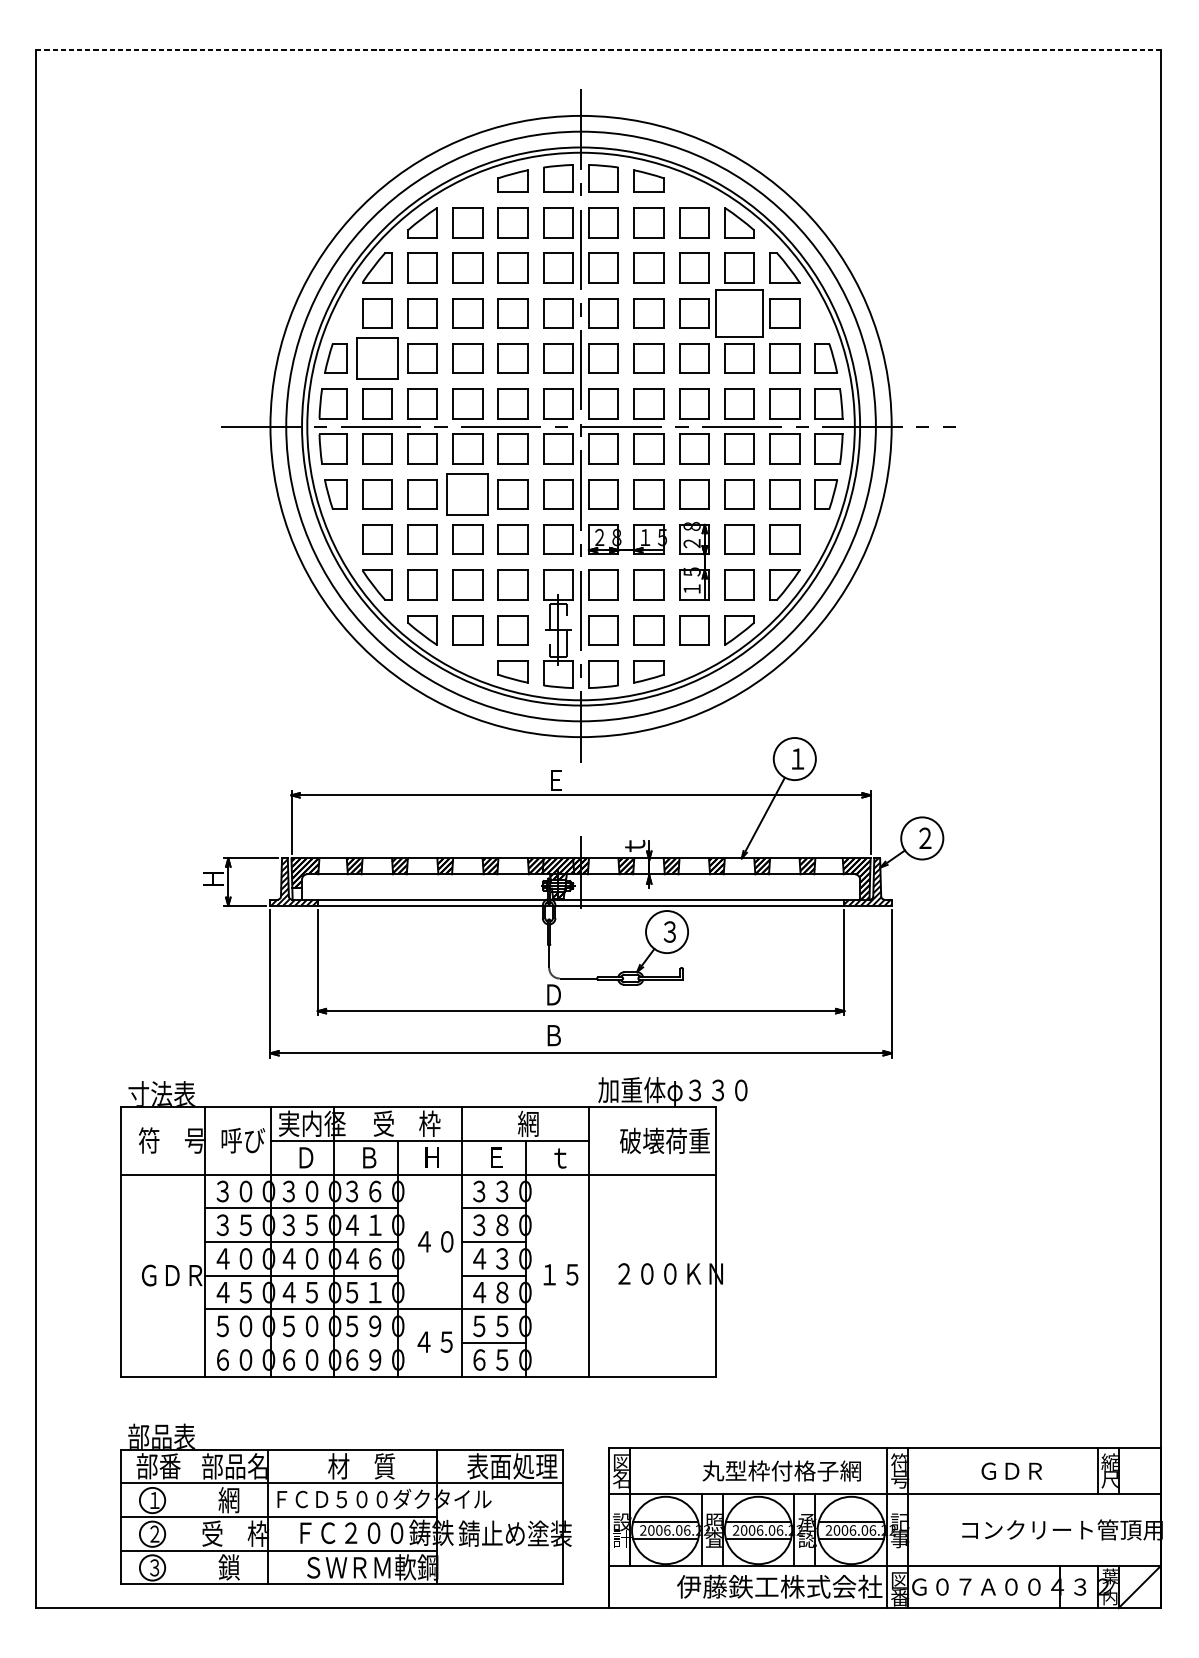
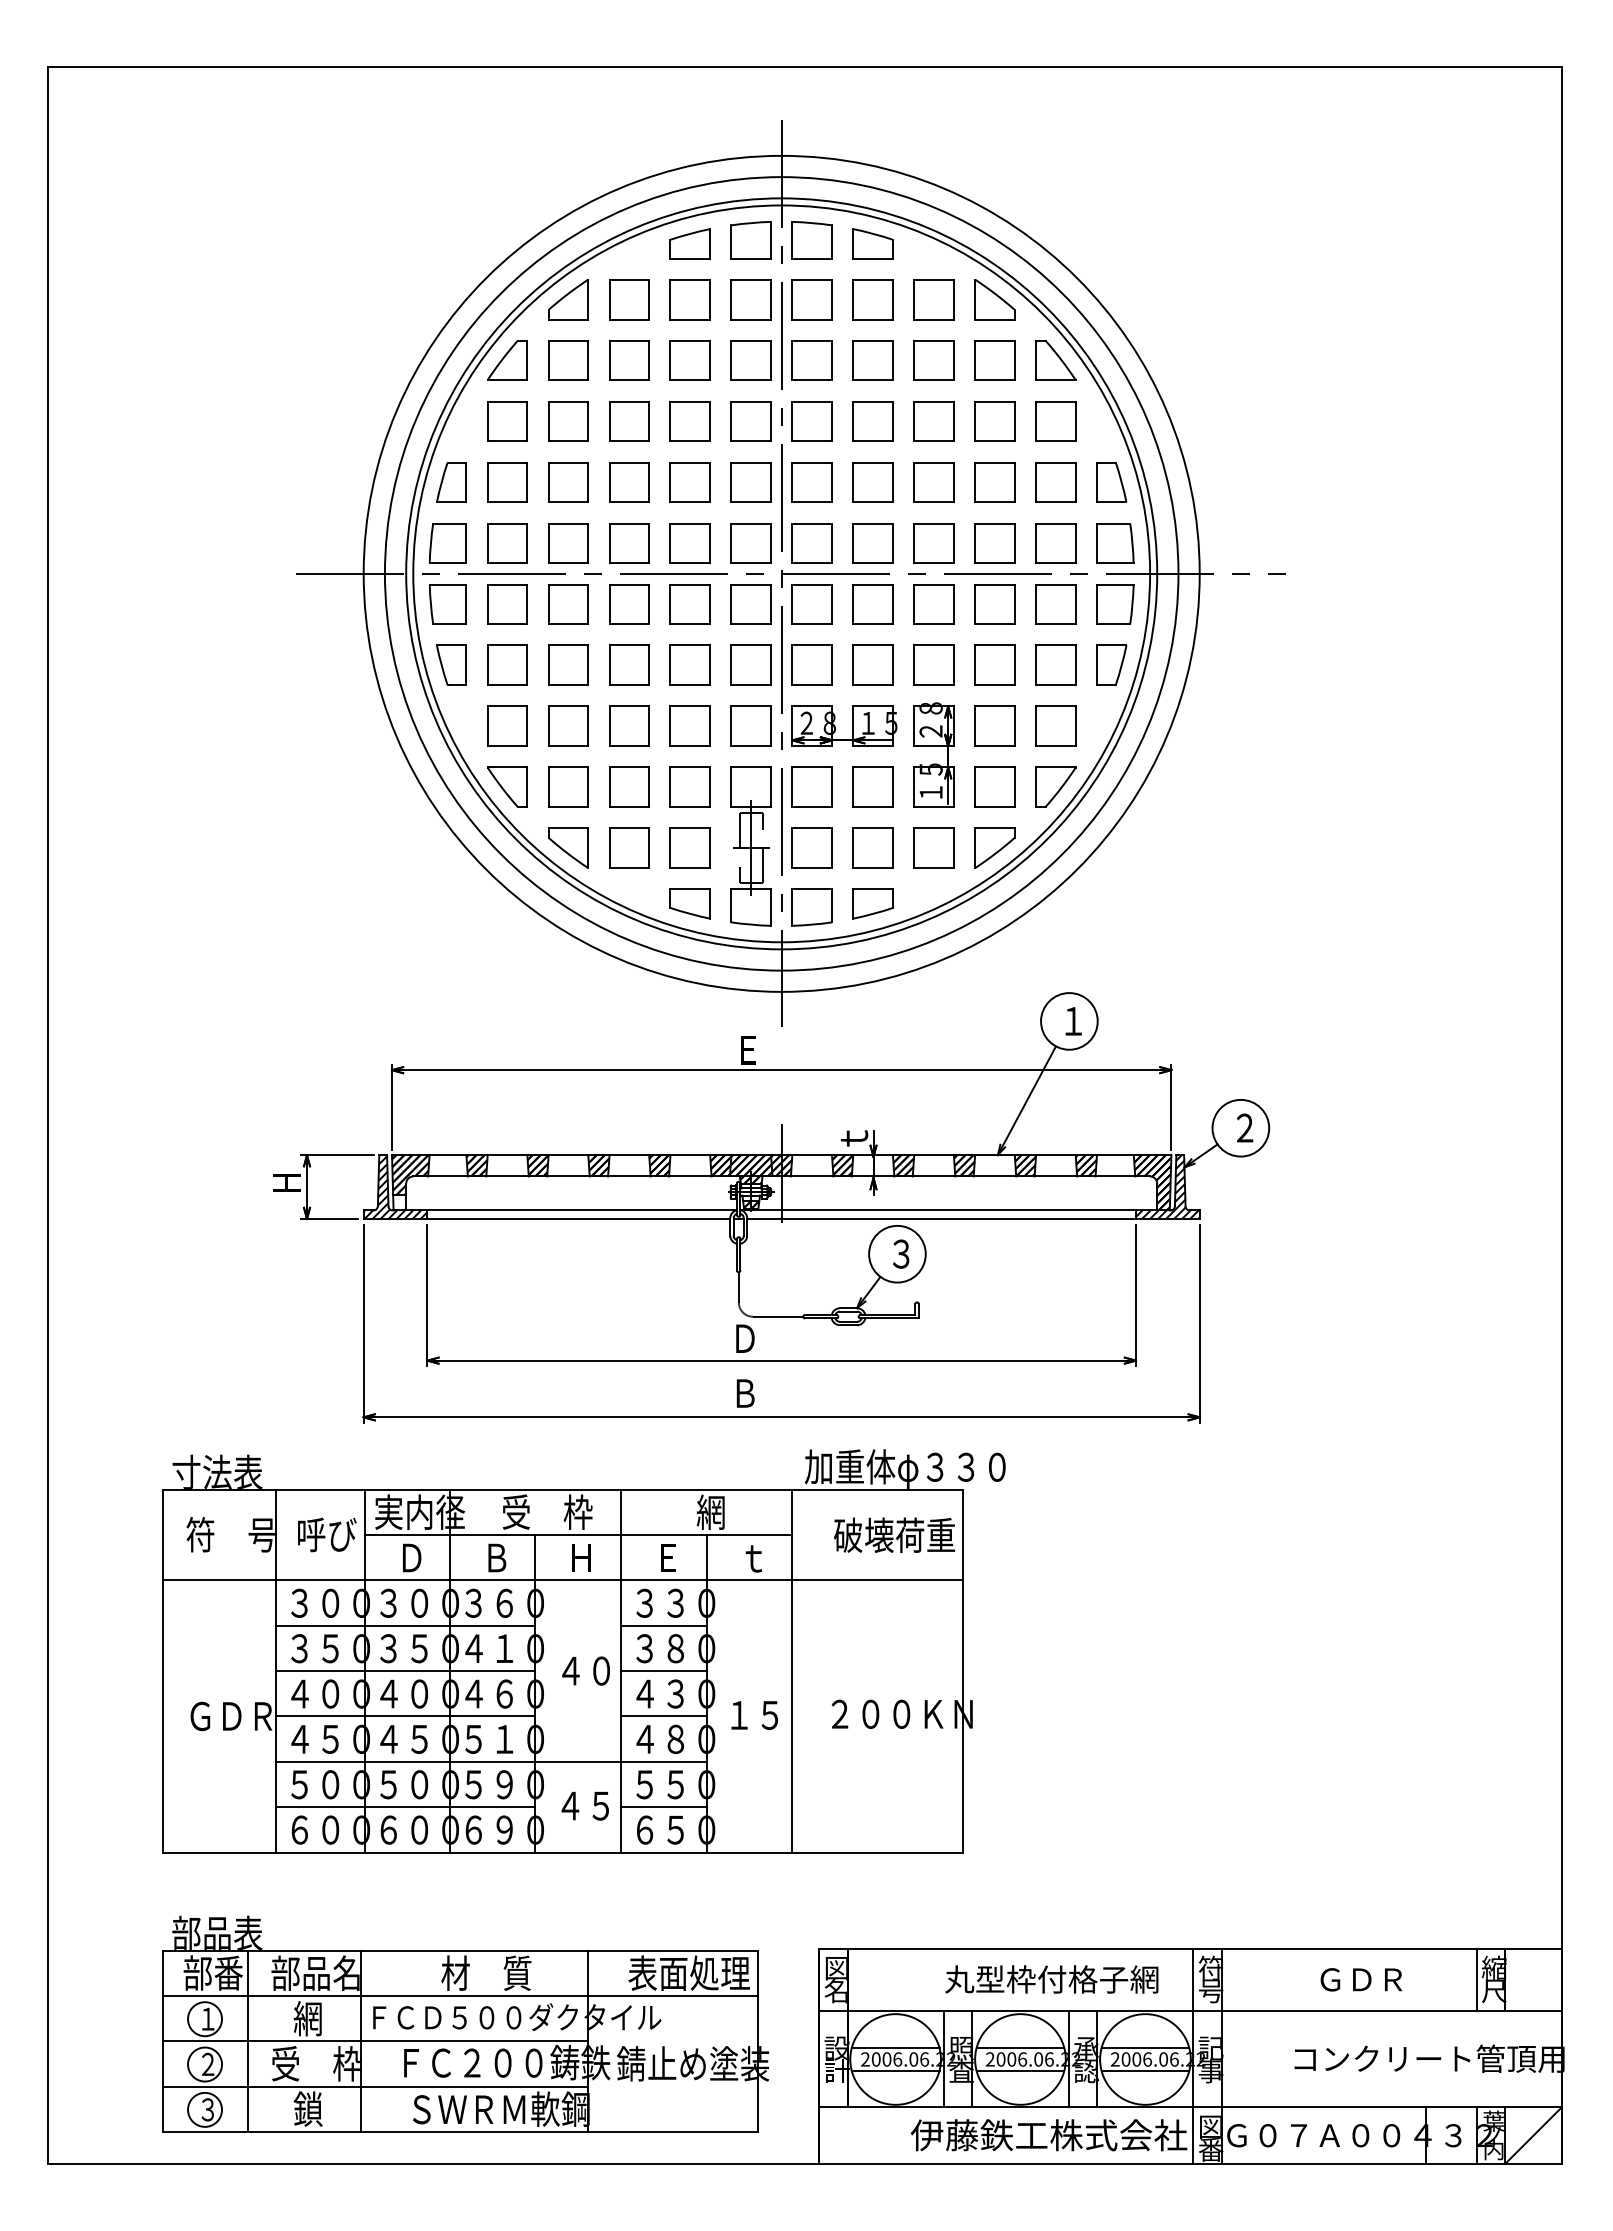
line: (598, 49) -> (805, 66), dashed -> solid
part: (739, 313) -> (994, 421), size x0.62
part: (377, 358) -> (507, 482), size x0.71
part: (467, 493) -> (629, 664), size x0.71
line: (300, 1343) -> (404, 1807), added
line: (184, 1517) -> (247, 2041), added

